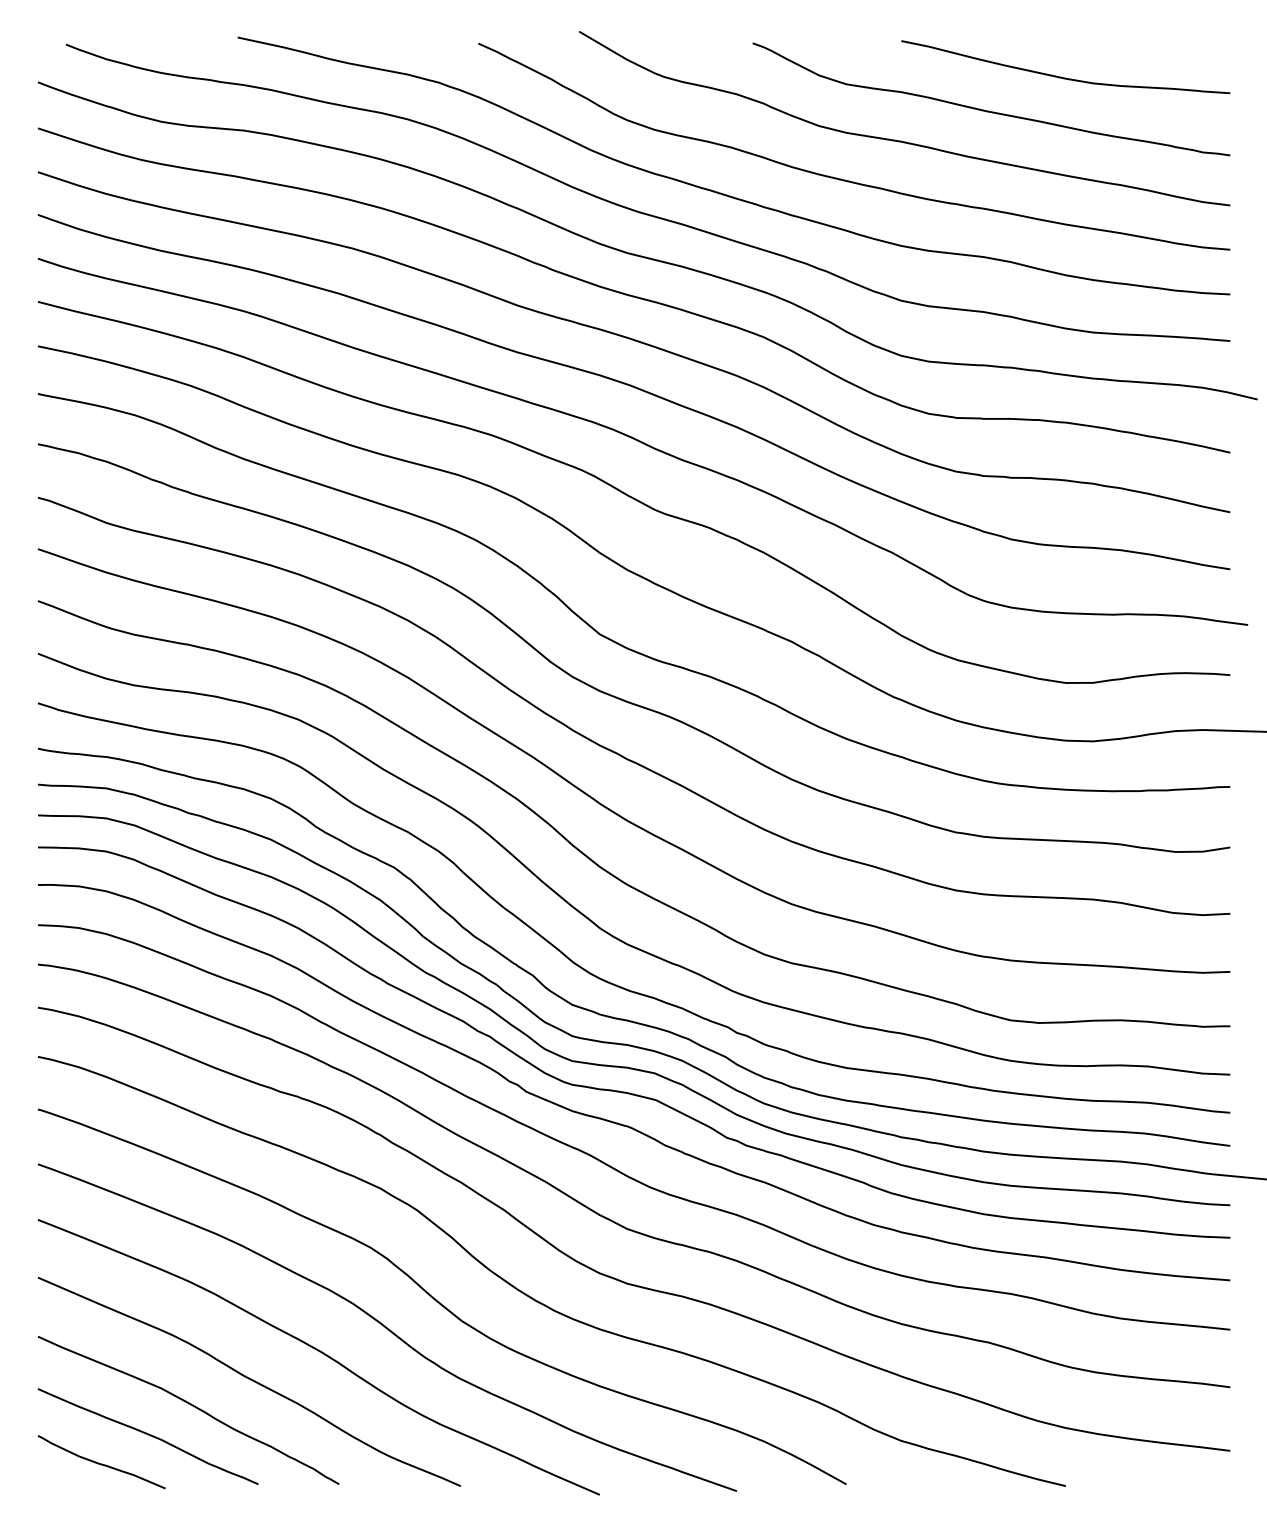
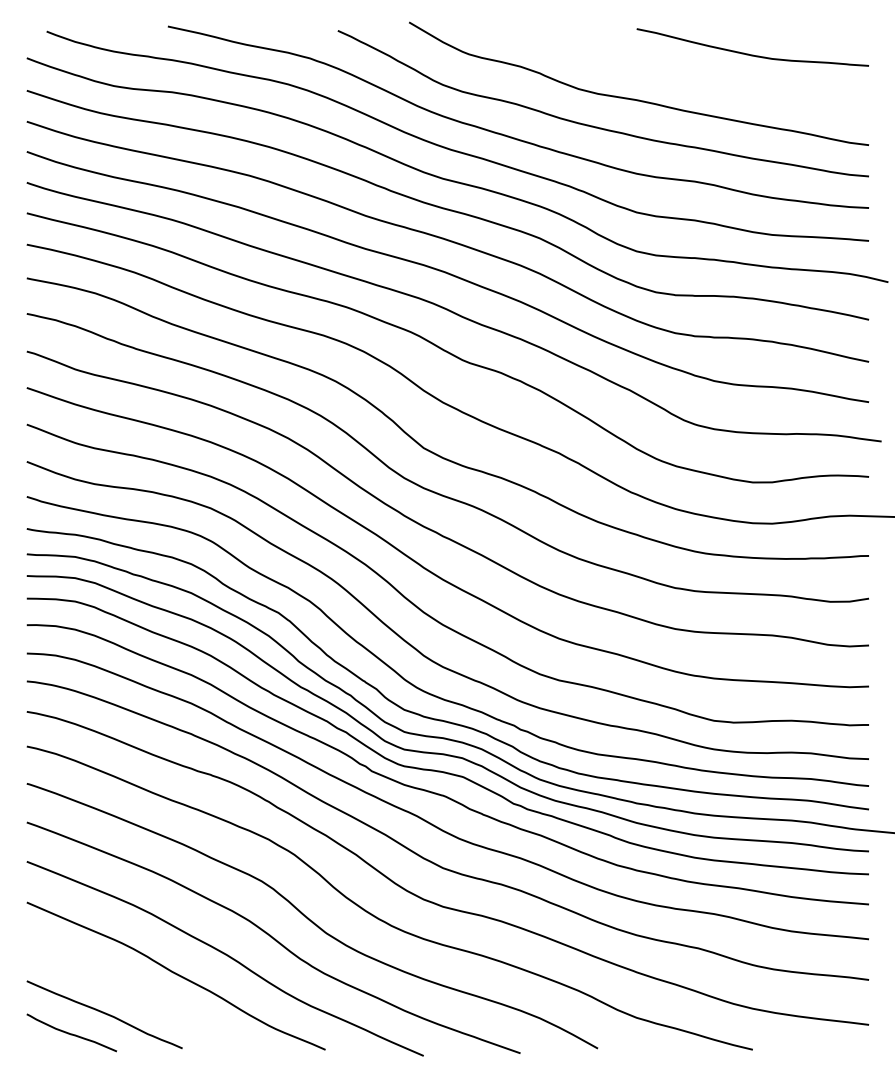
curve: (987, 109) -> (697, 77), removed
curve: (188, 1405) -> (133, 992), removed

